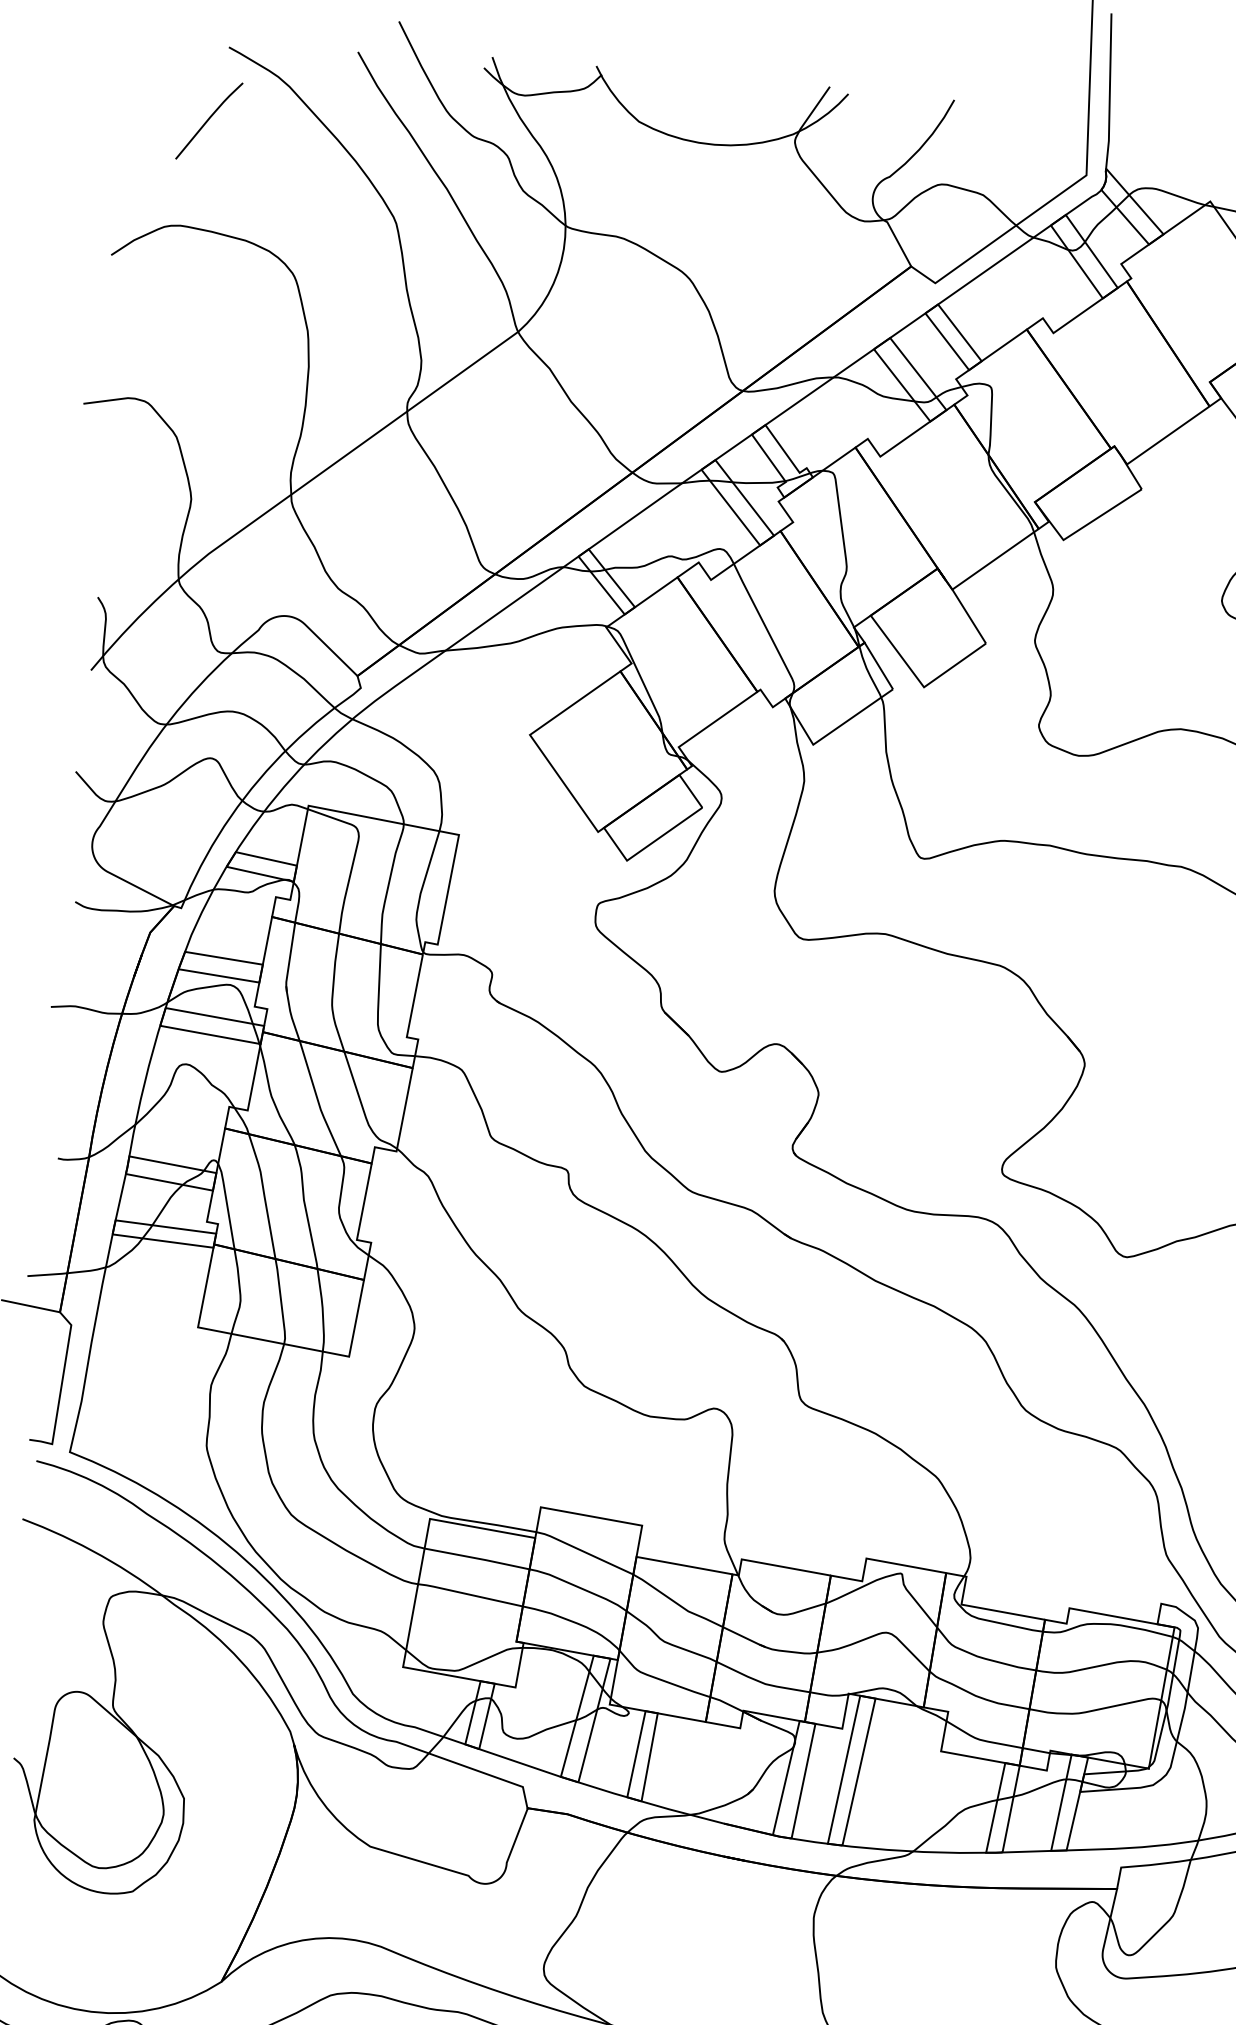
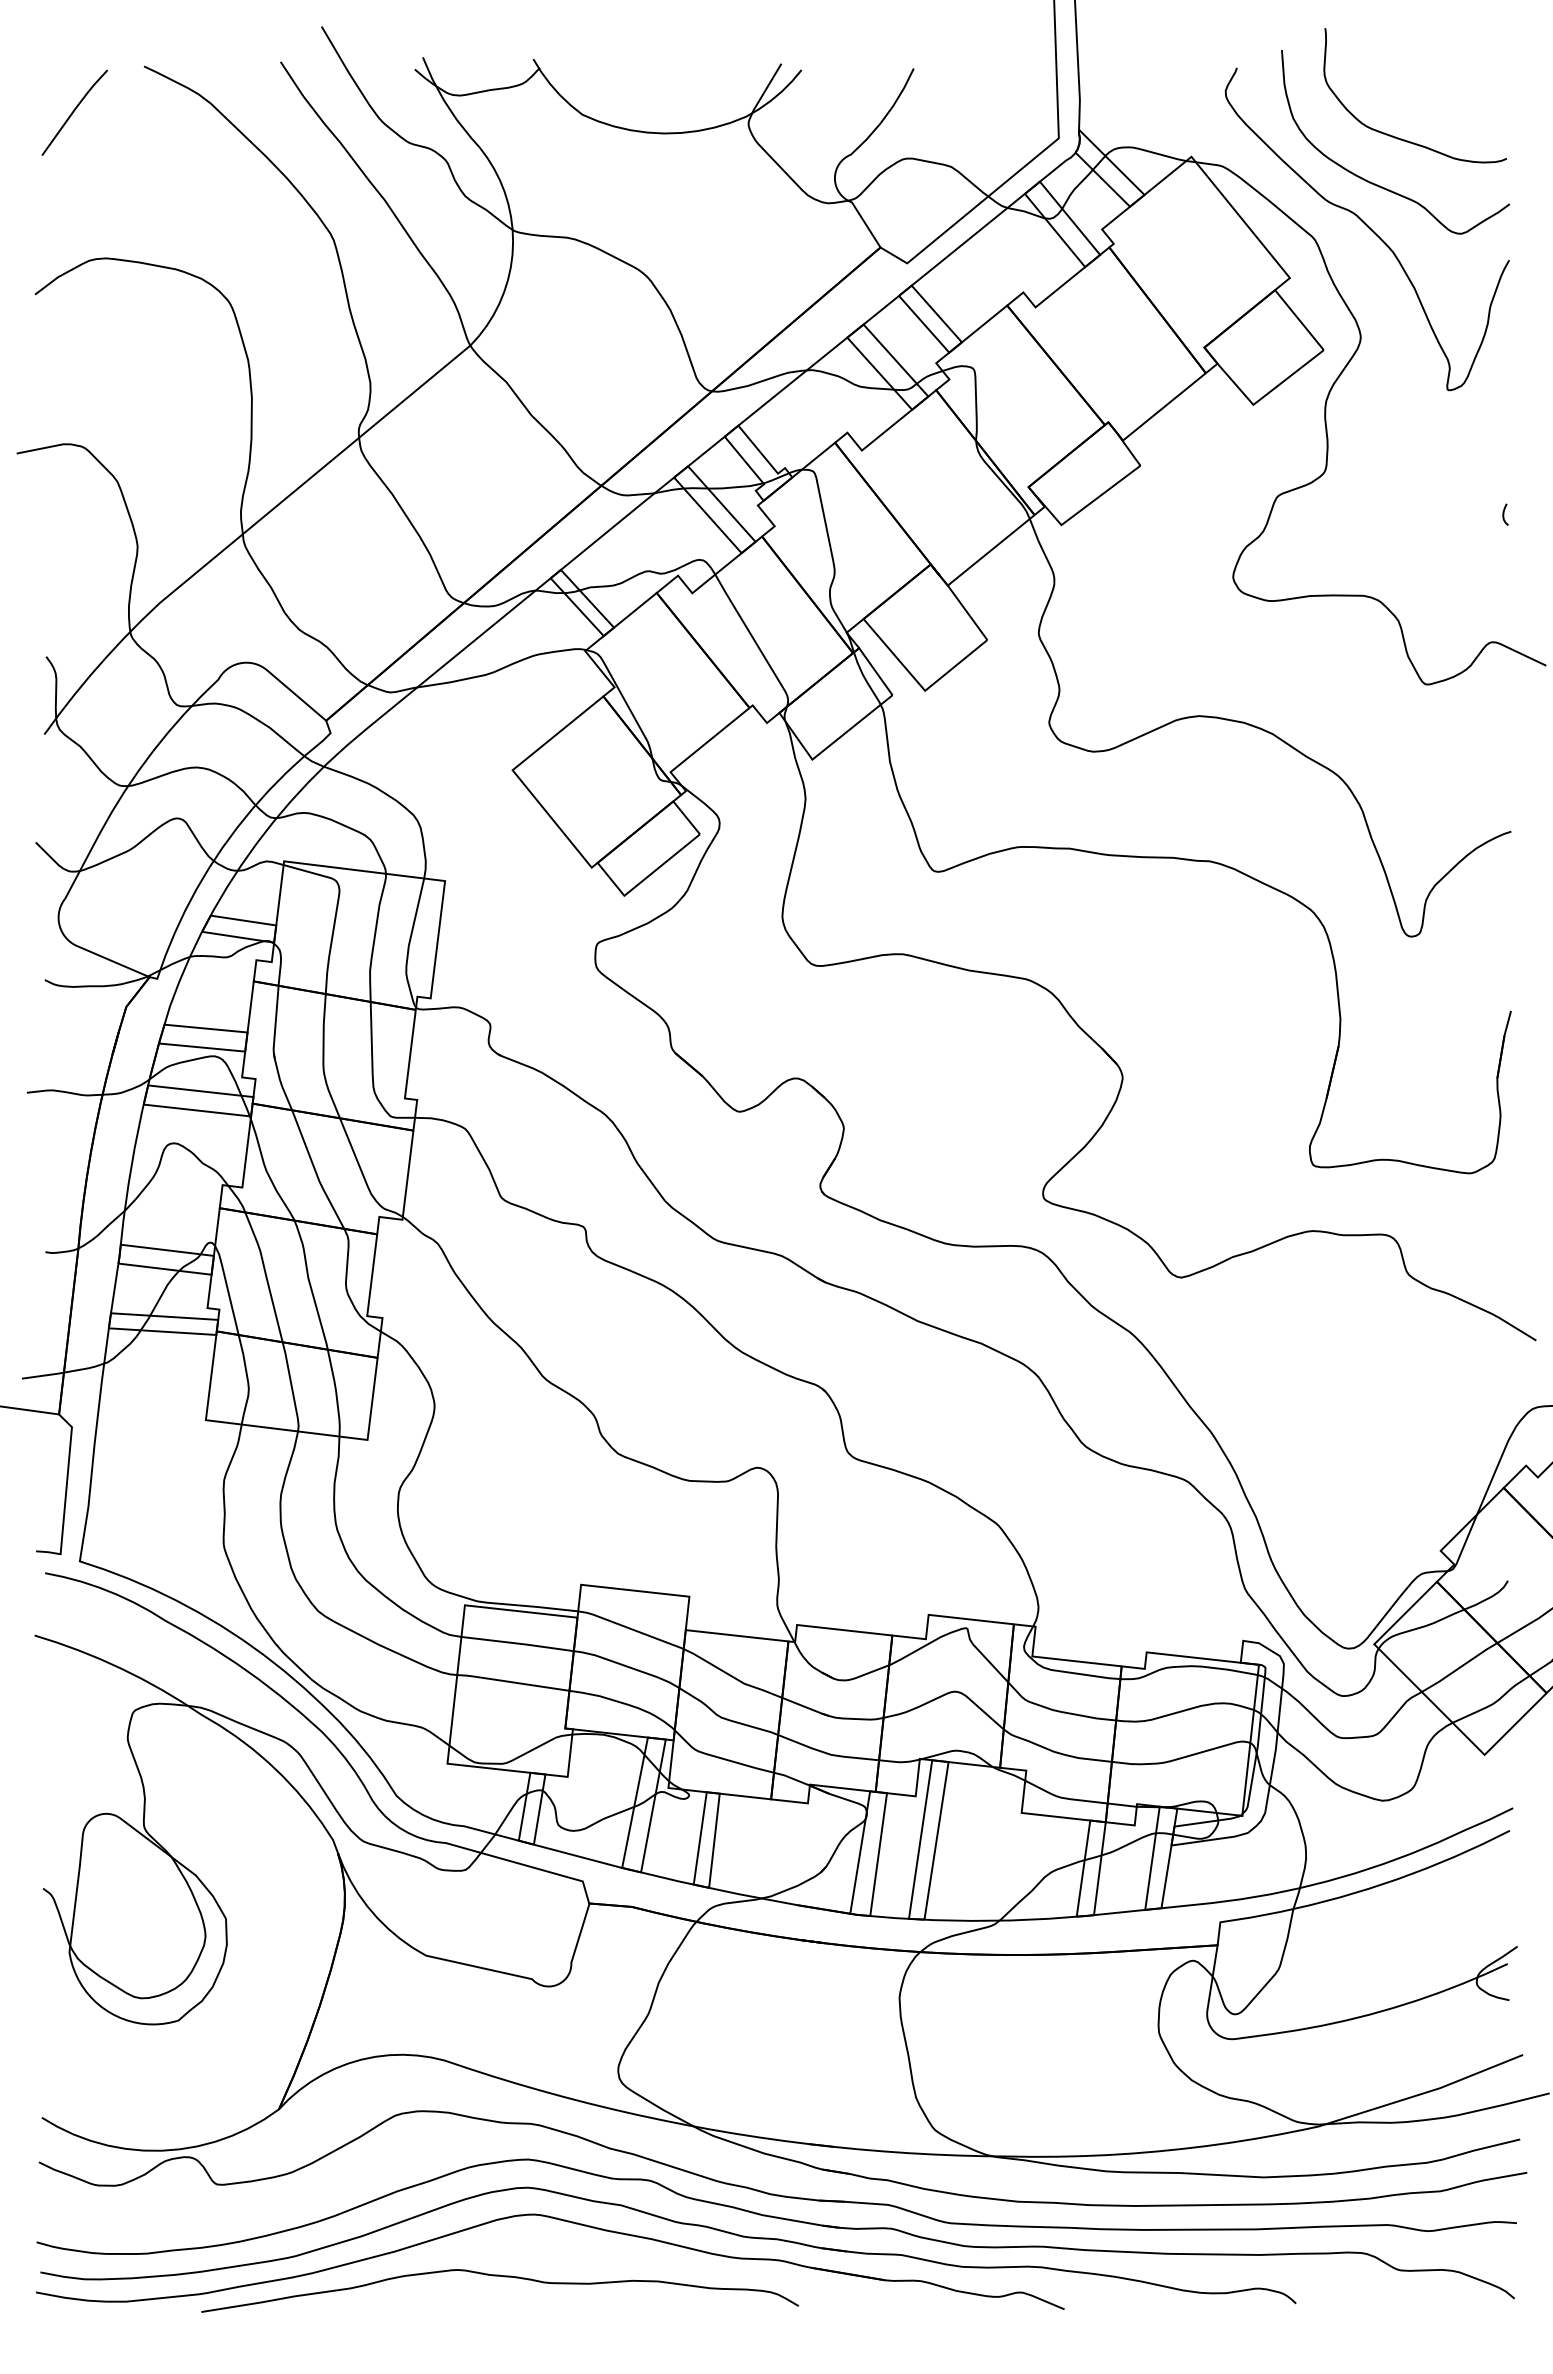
line: (209, 119) -> (74, 111), moved

